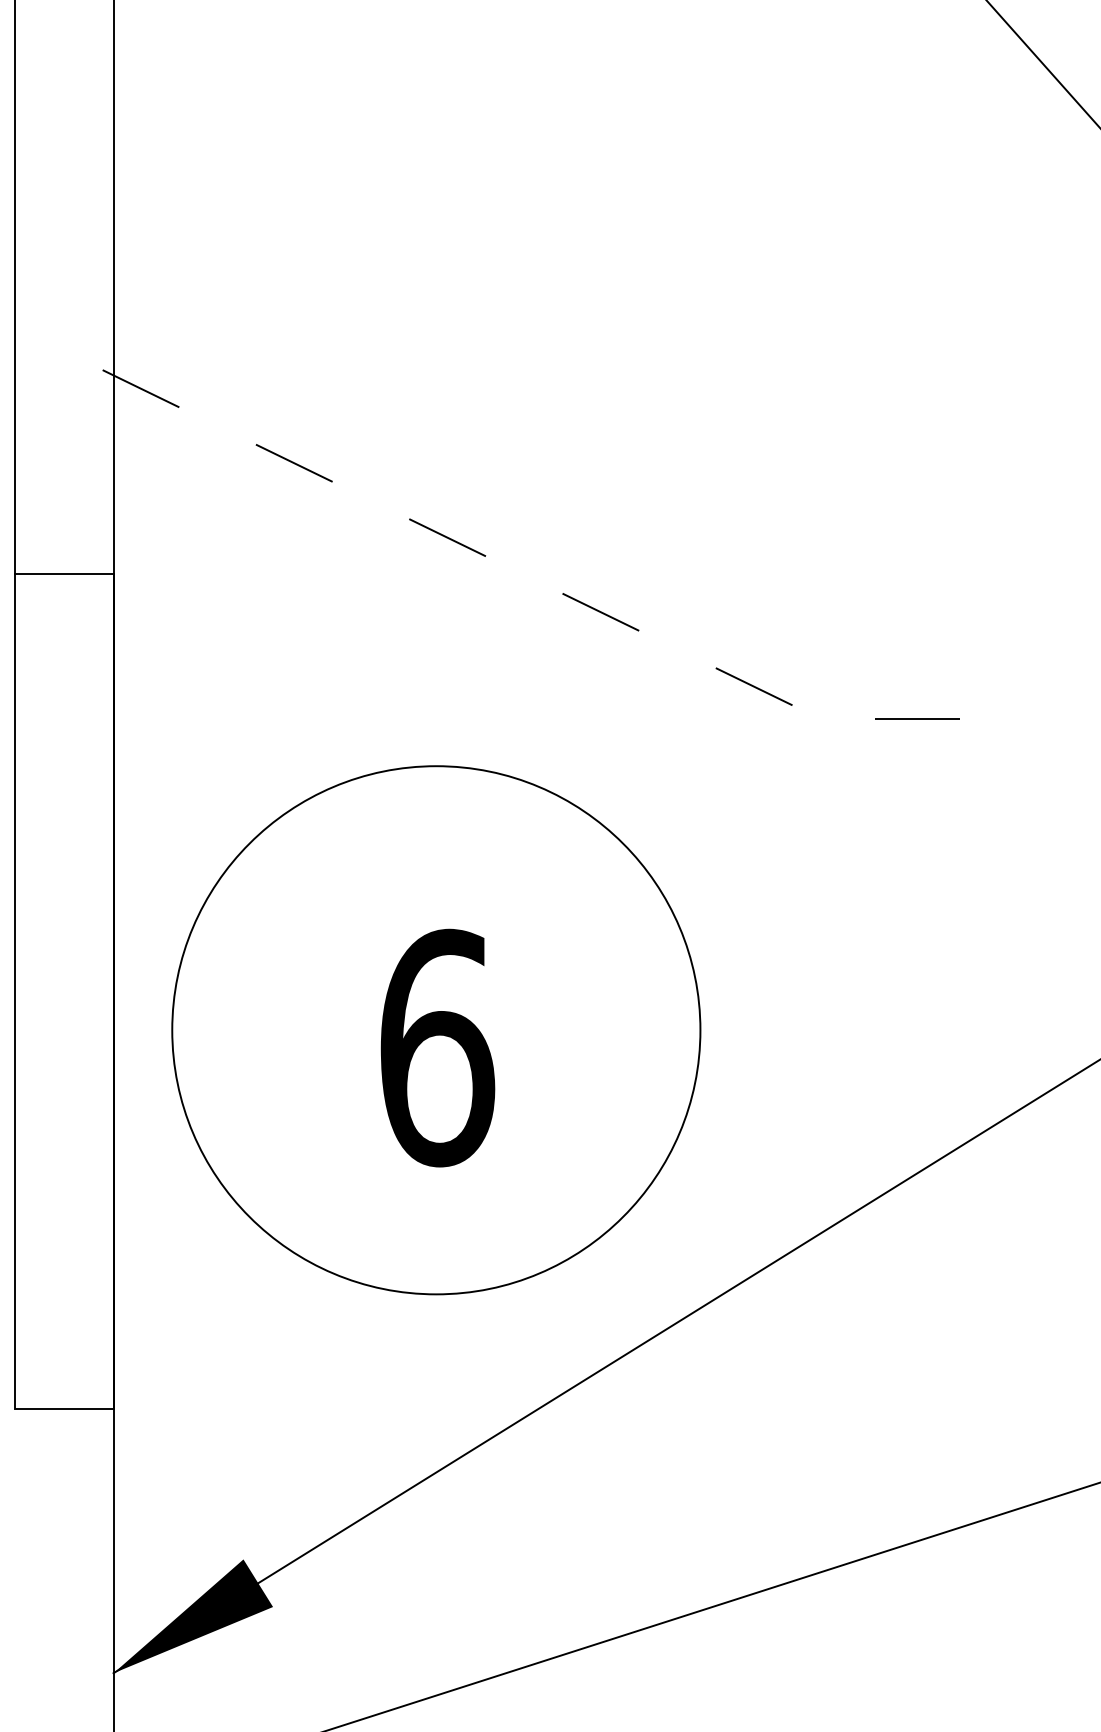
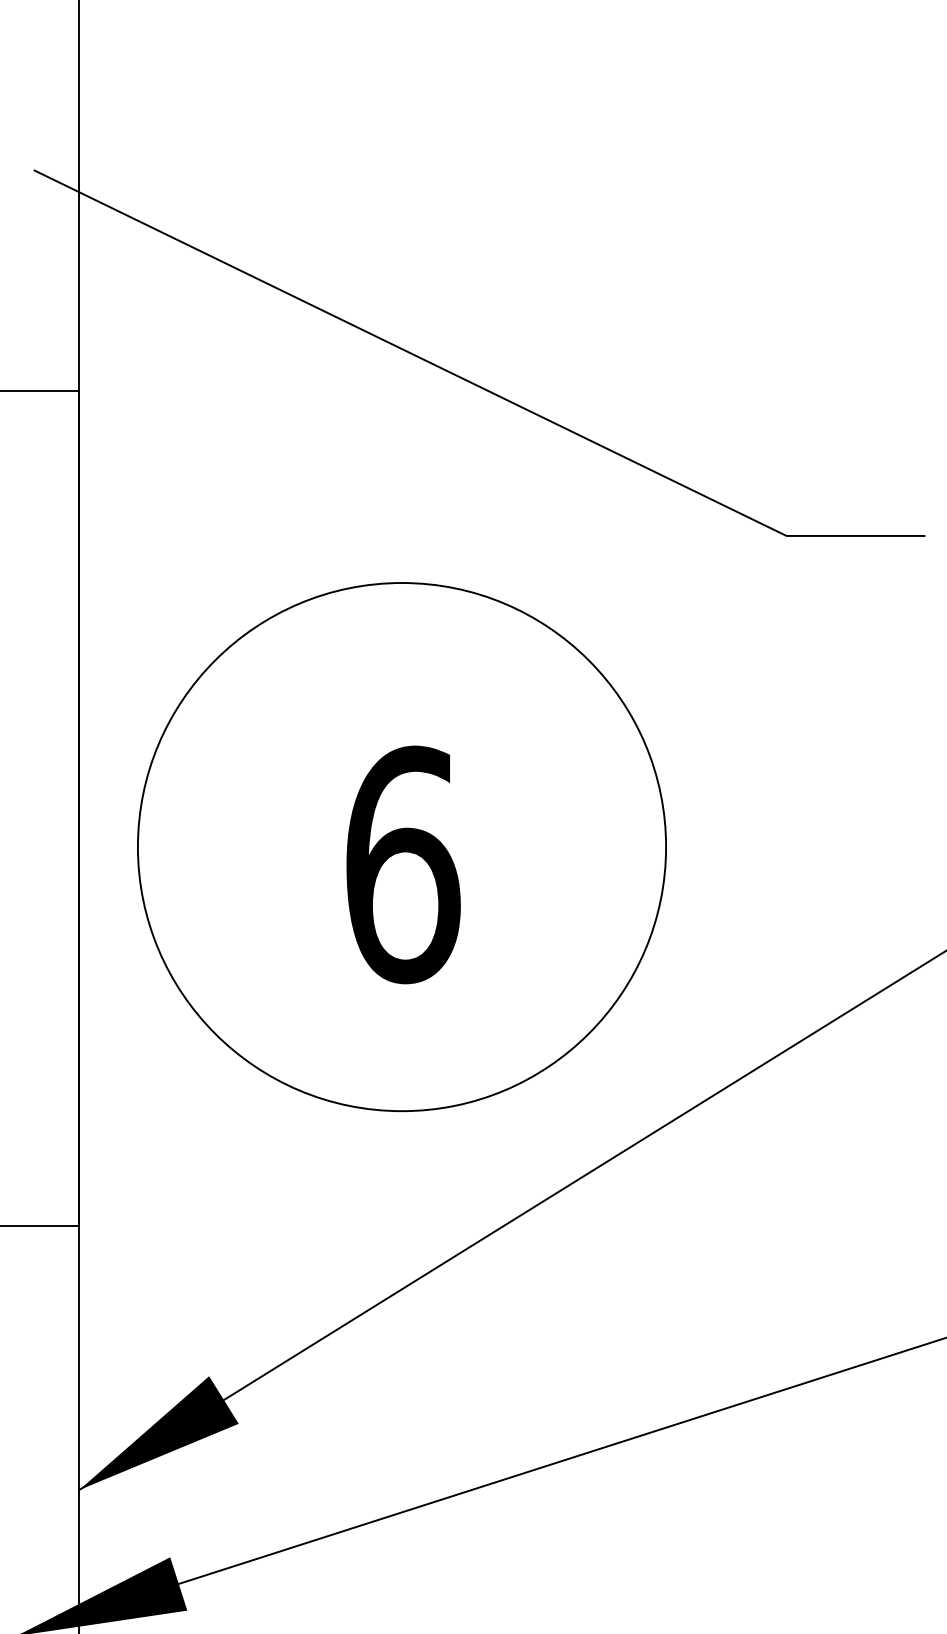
line: (507, 566) -> (473, 383), dashed -> solid

